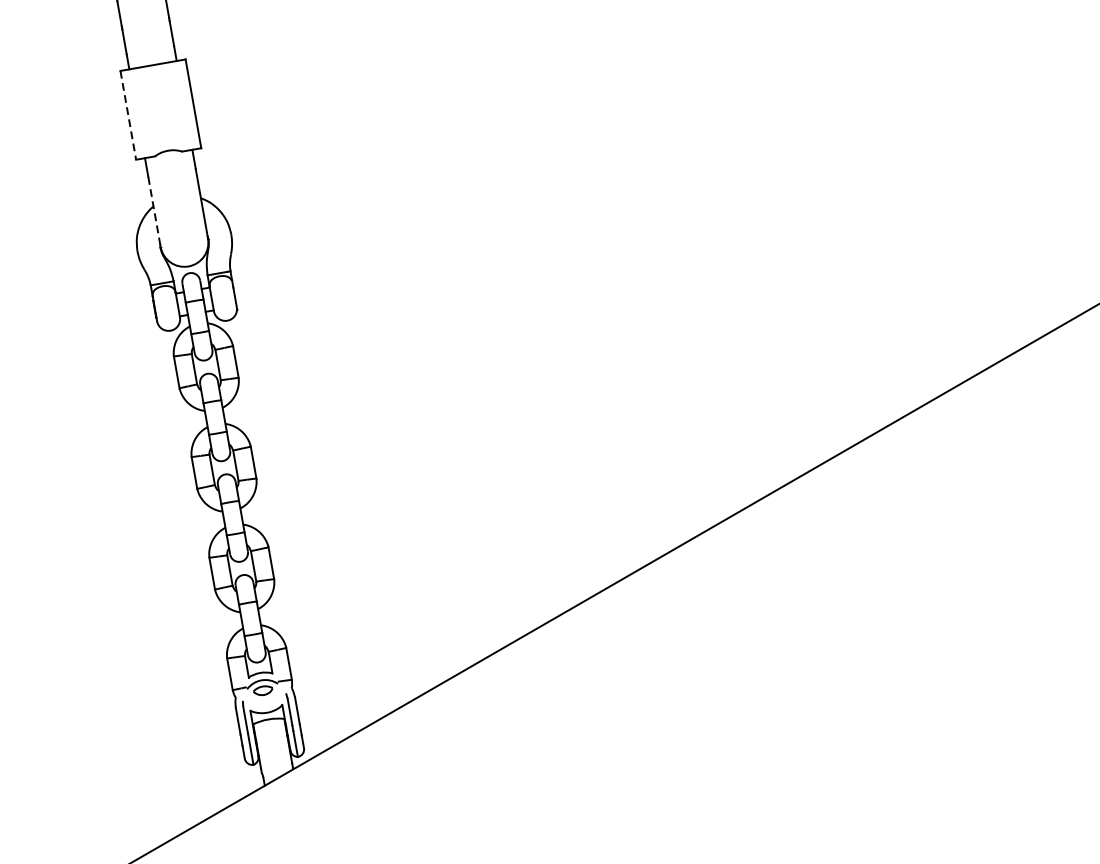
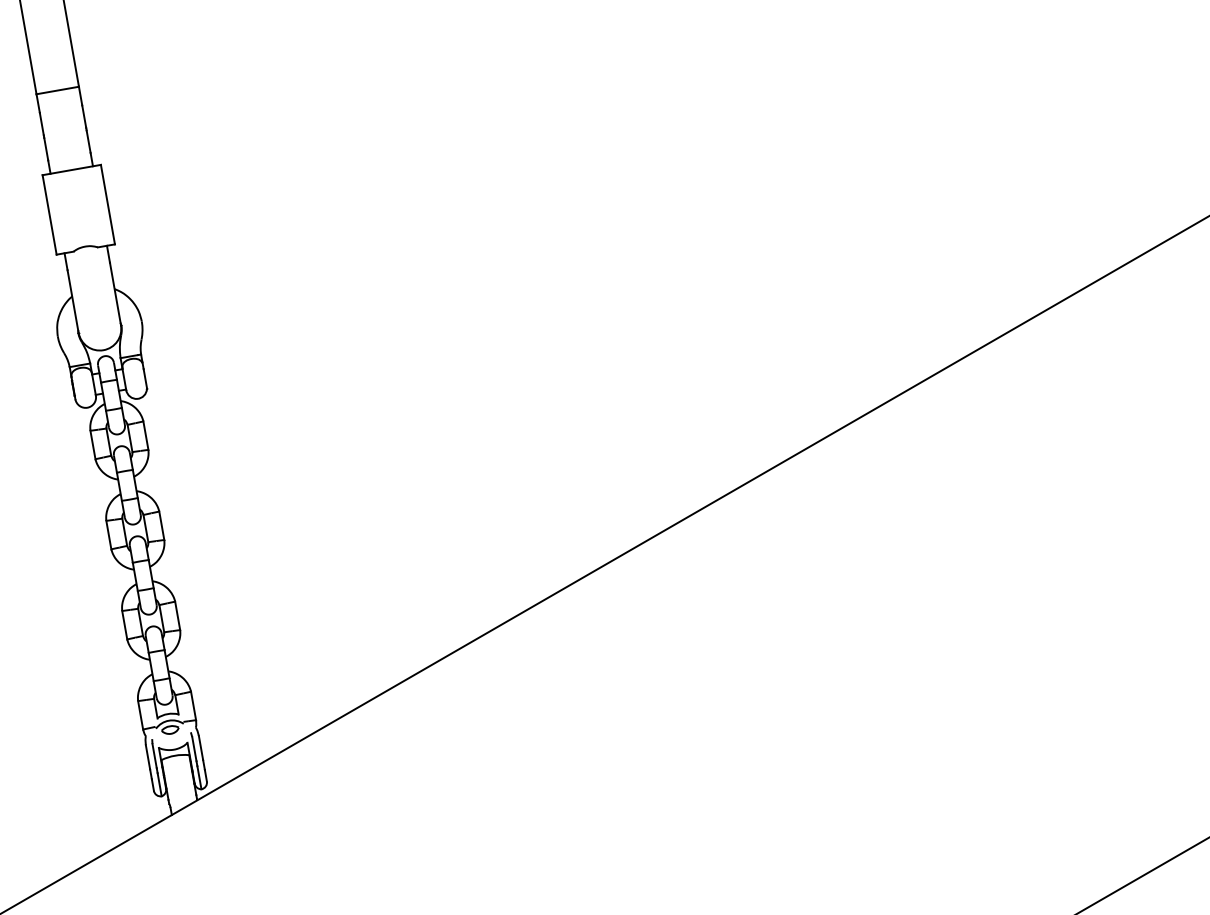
line: (128, 115) -> (49, 215), dashed -> solid
line: (154, 212) -> (73, 301), dashed -> solid

